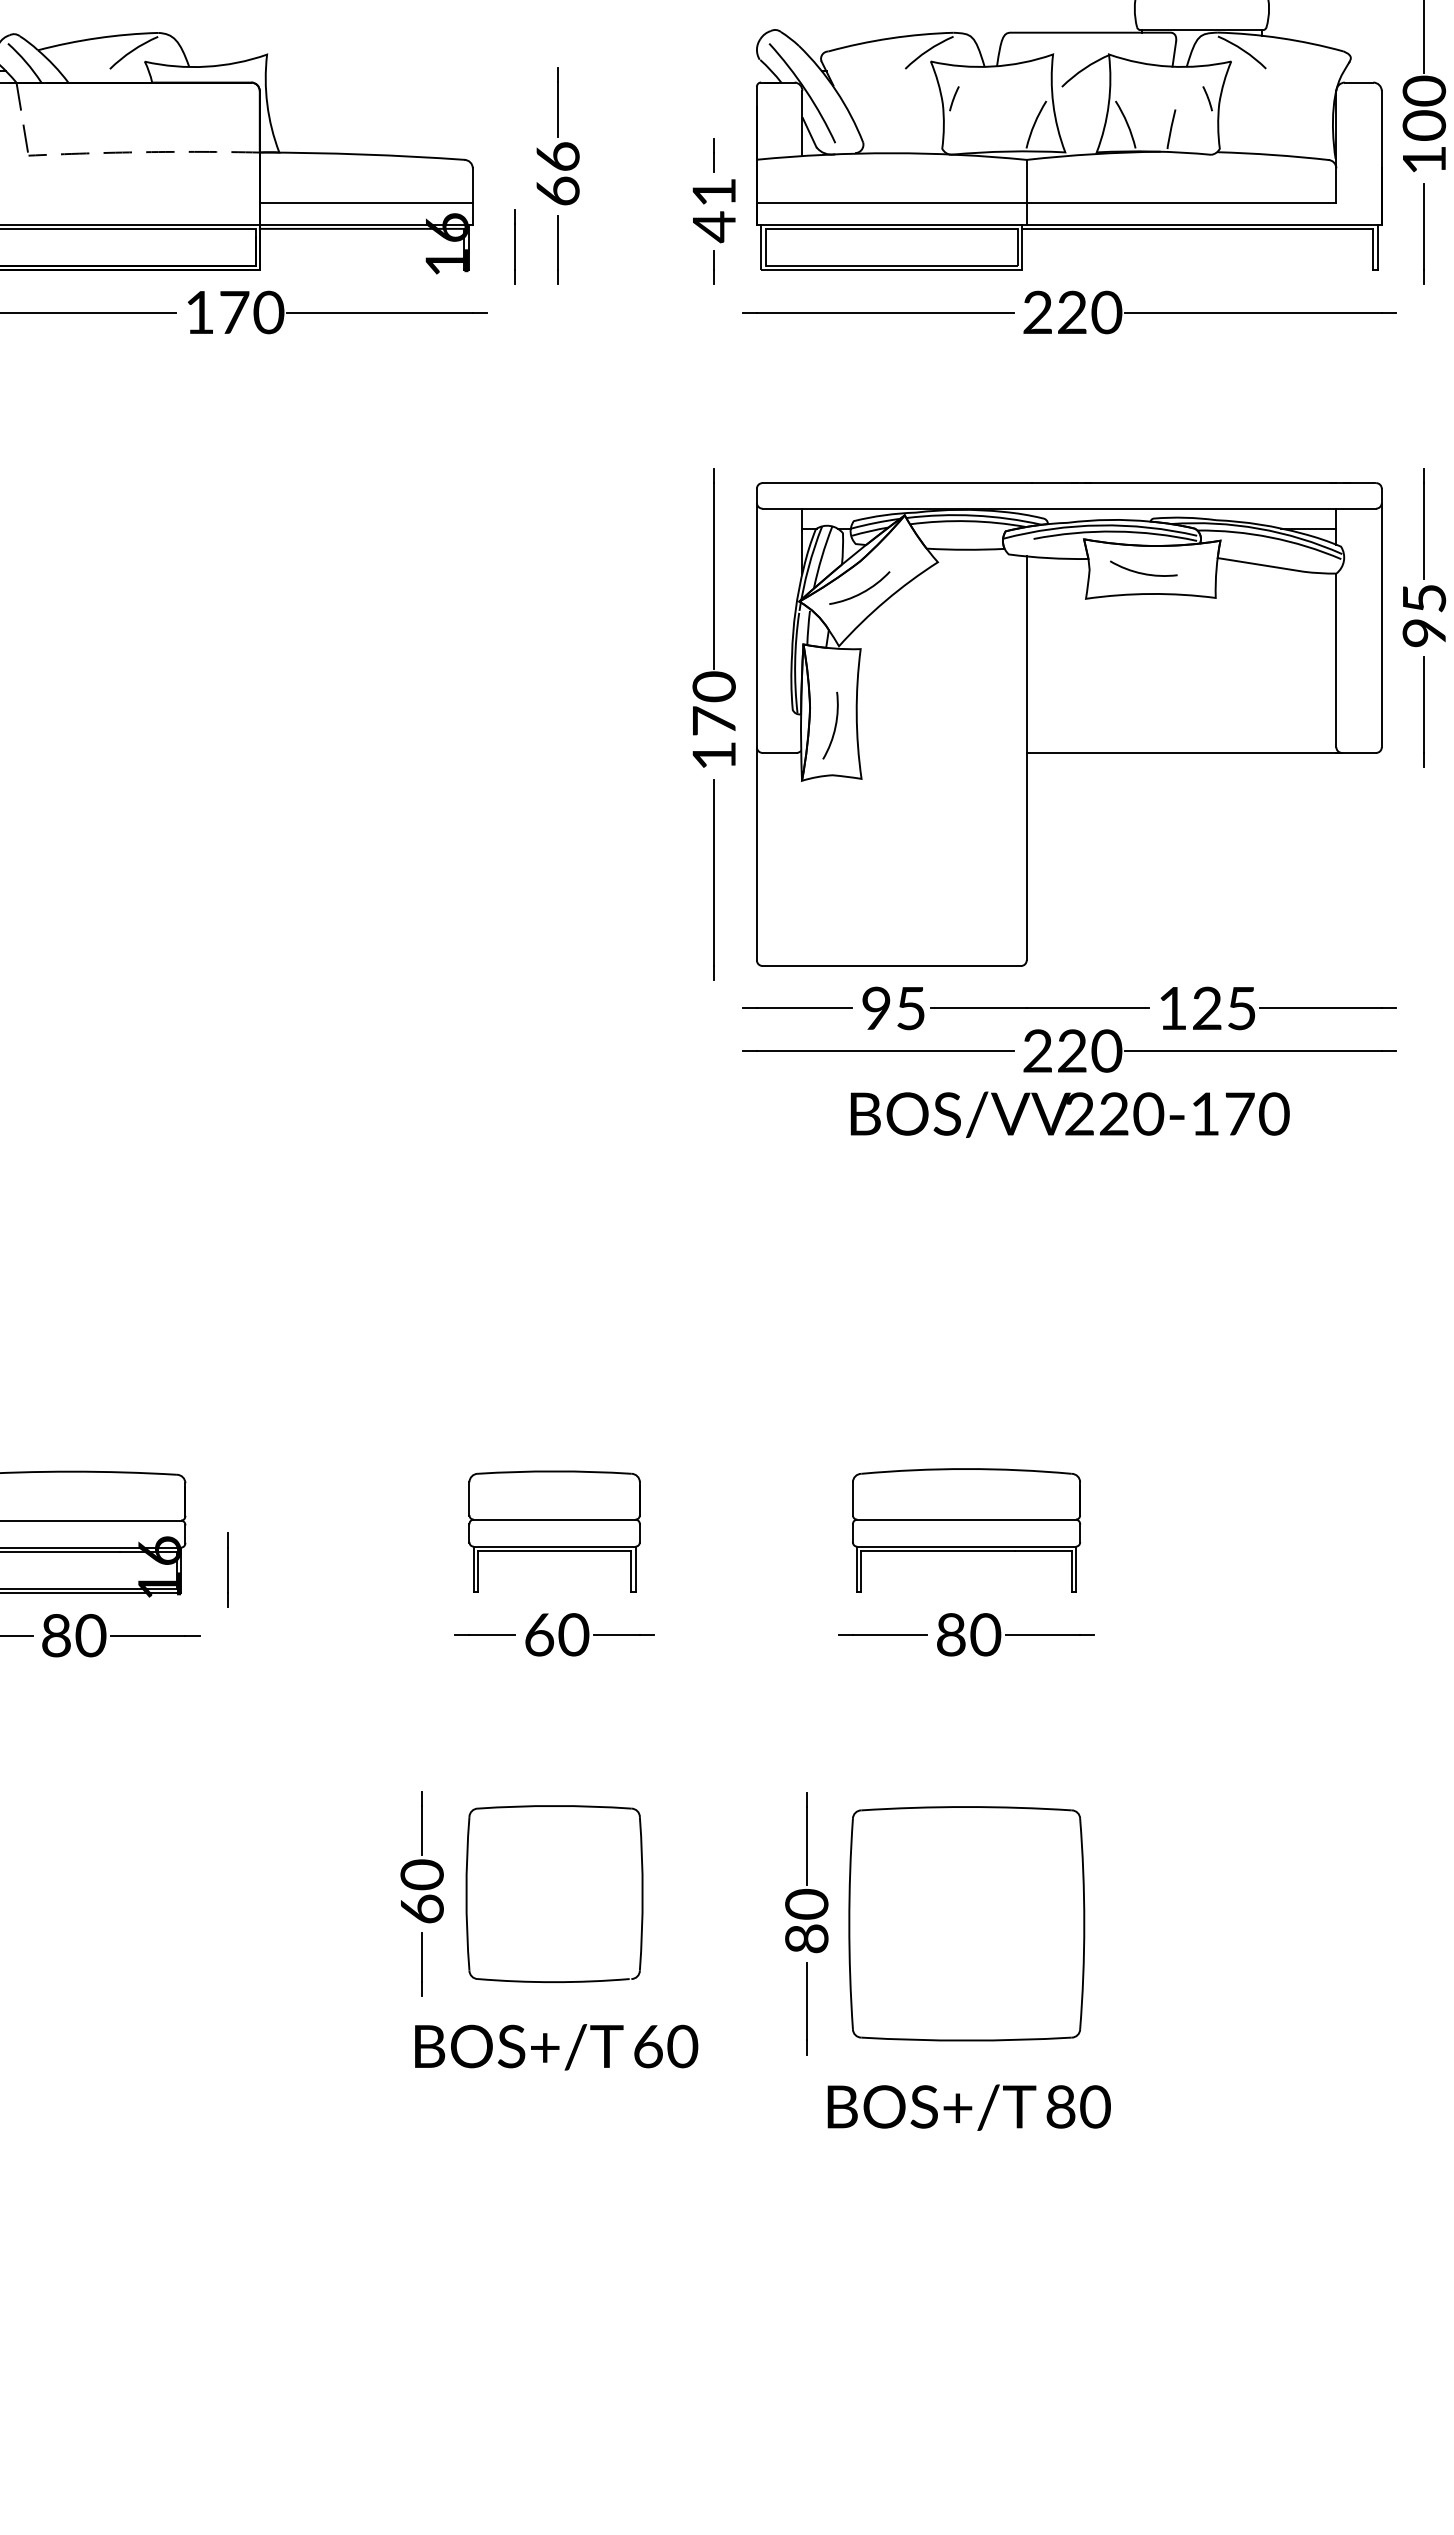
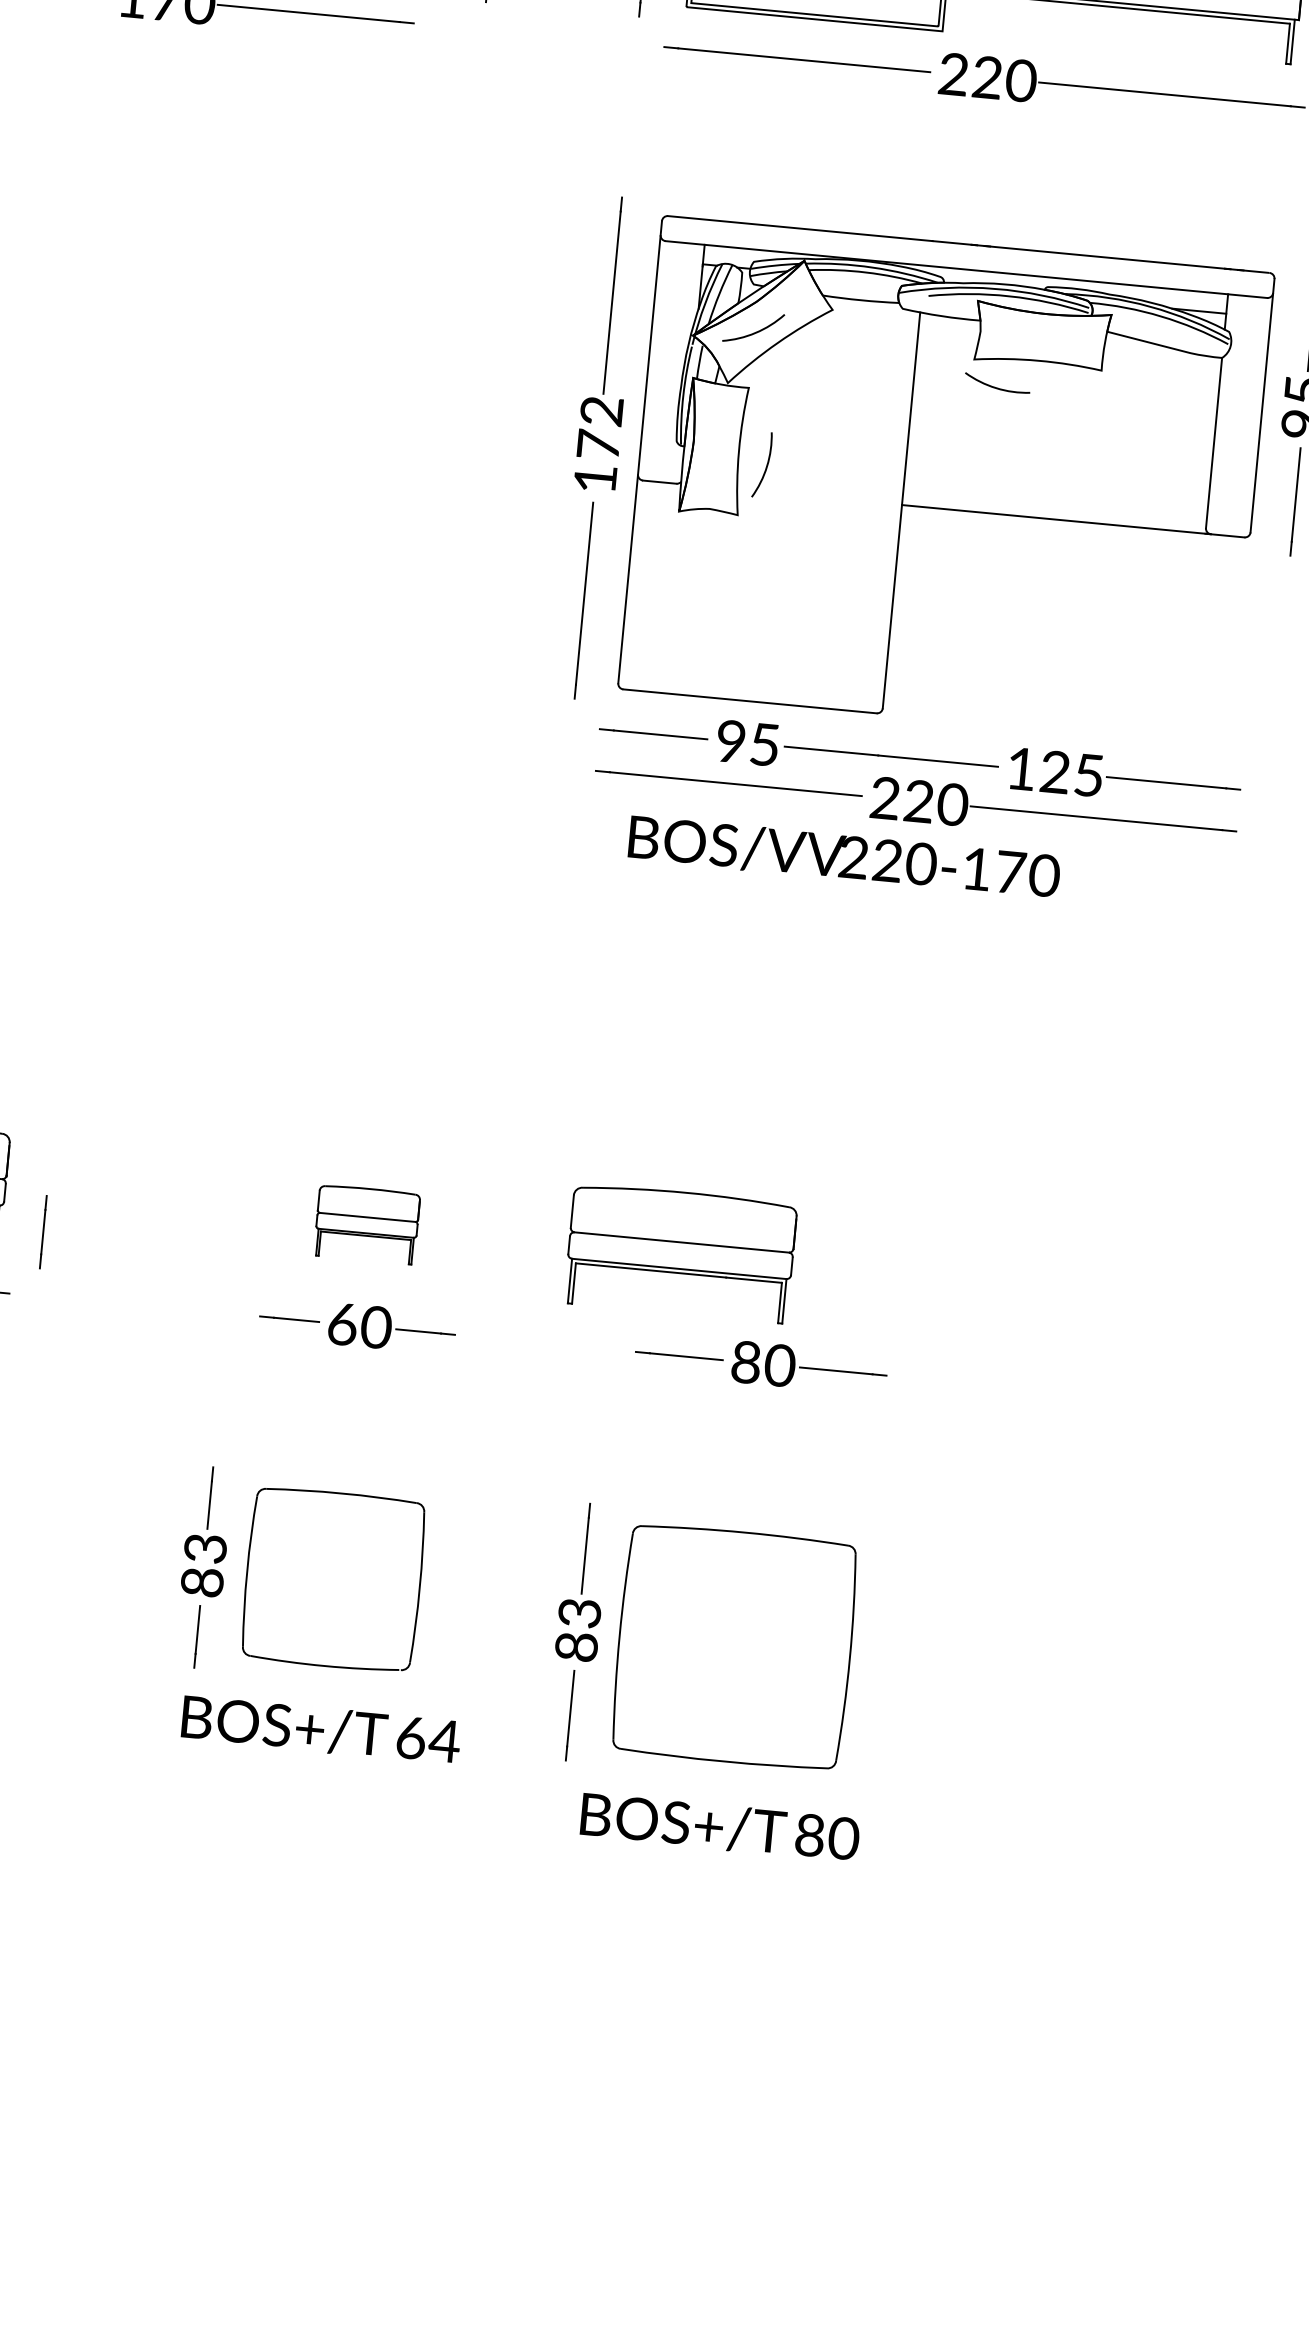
arc: (1143, 572) -> (996, 387), moved
text: (713, 686) -> (601, 410), 170 -> 172
arc: (834, 725) -> (766, 465), moved
text: (1069, 1114) -> (843, 857), moved
part: (966, 1530) -> (680, 1253), moved
part: (554, 1531) -> (367, 1224), size x0.6
text: (421, 1891) -> (203, 1564), 60 -> 83
text: (806, 1903) -> (579, 1612), 80 -> 83
text: (682, 2046) -> (444, 1741), 60 -> 64

